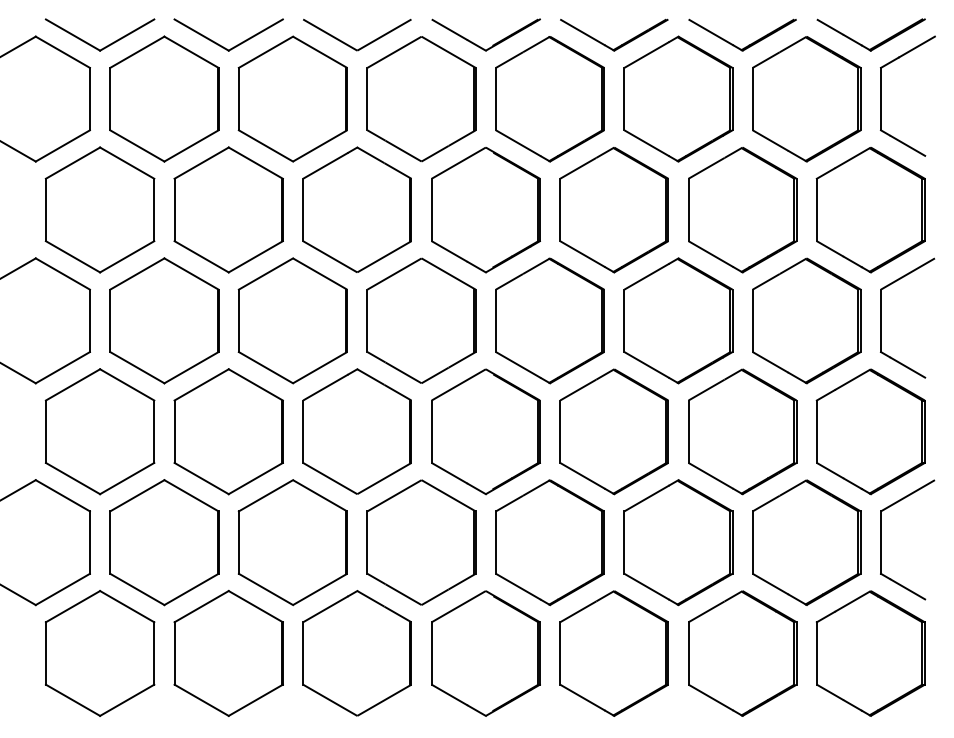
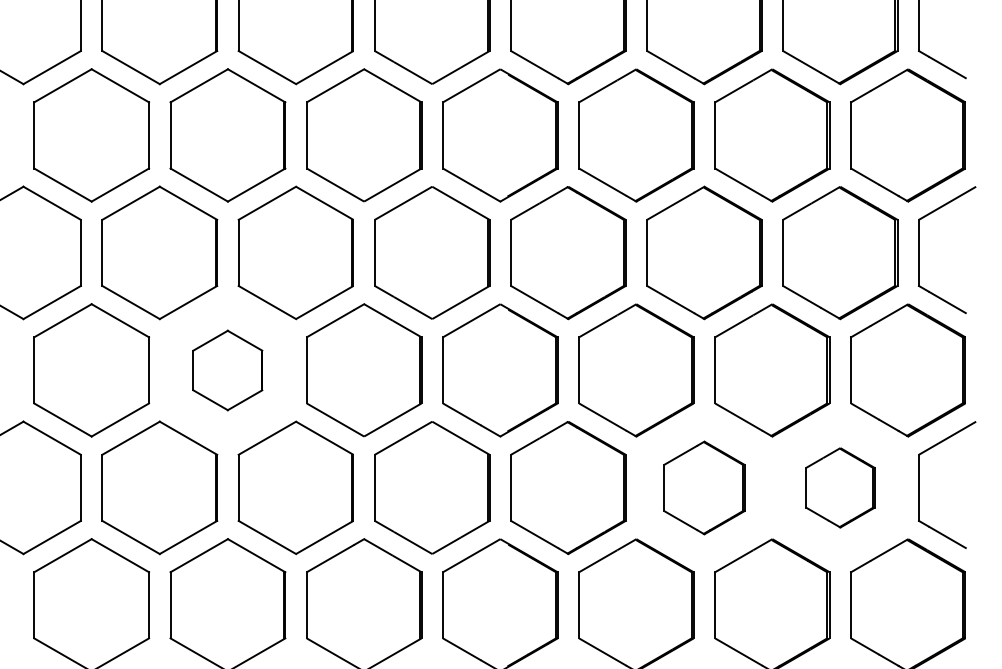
part: (228, 431) -> (227, 370), size x0.6
part: (678, 542) -> (704, 487), size x0.7
part: (806, 542) -> (840, 487), size x0.6

